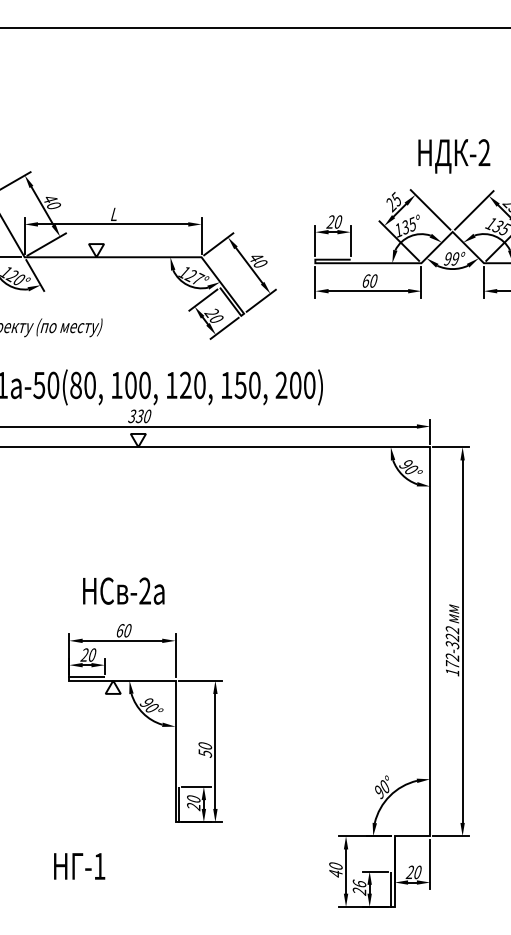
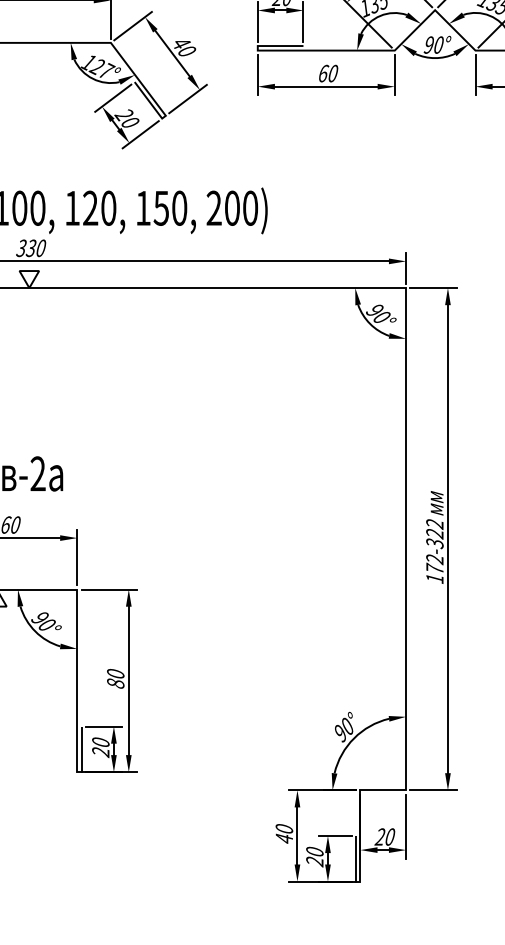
text: (455, 258) -> (438, 44), 99° -> 90°
text: (204, 753) -> (114, 683), 50 -> 80
text: (359, 883) -> (314, 851), 26 -> 20

